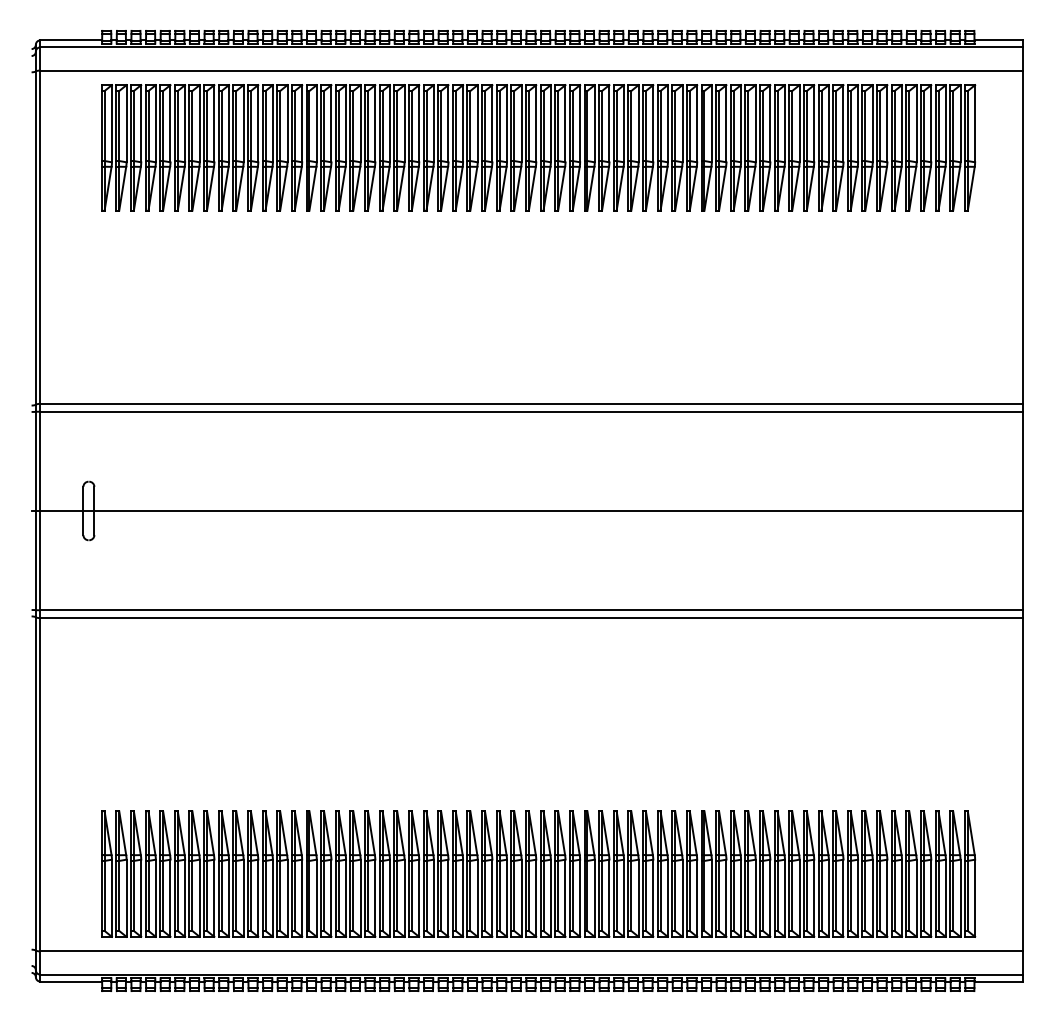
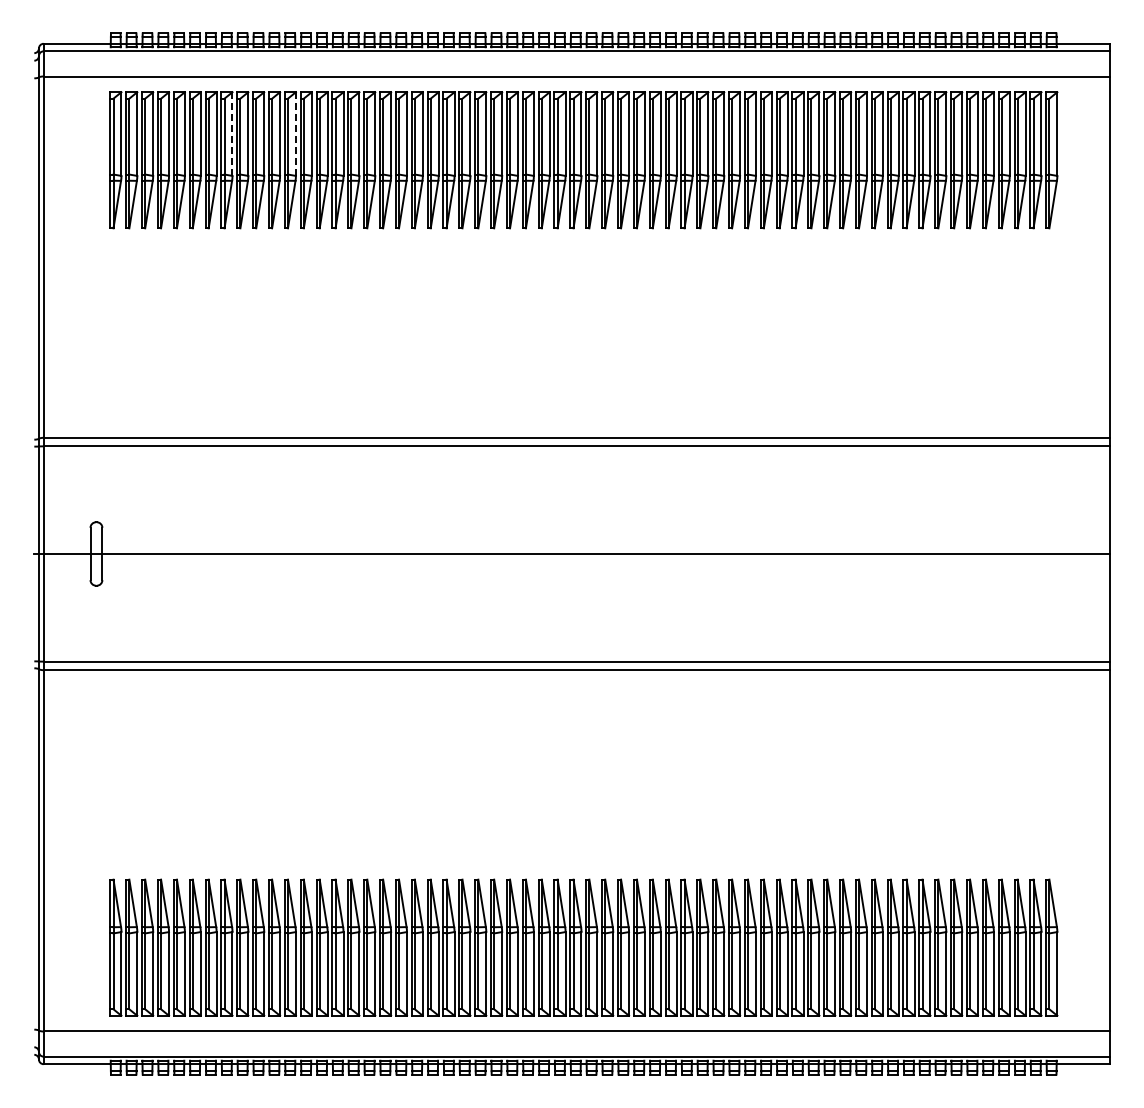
line: (214, 124) -> (232, 134), solid -> dashed
line: (272, 124) -> (295, 134), solid -> dashed

